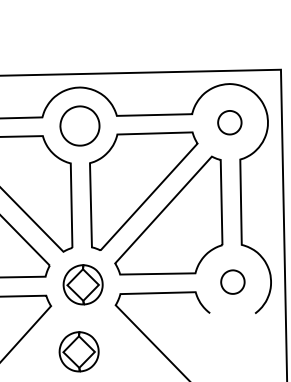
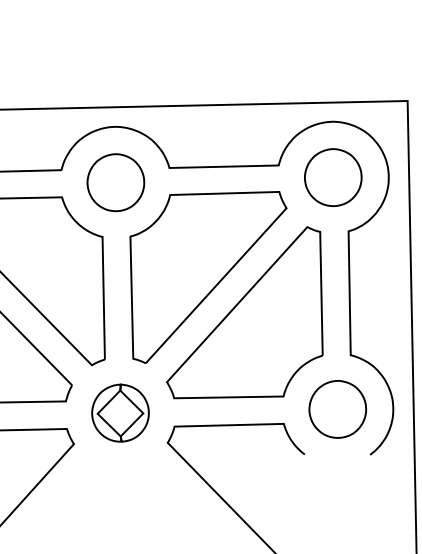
part: (229, 122) -> (332, 177), size x1.67
part: (232, 281) -> (337, 408), size x1.67
part: (78, 351) -> (113, 509), removed

